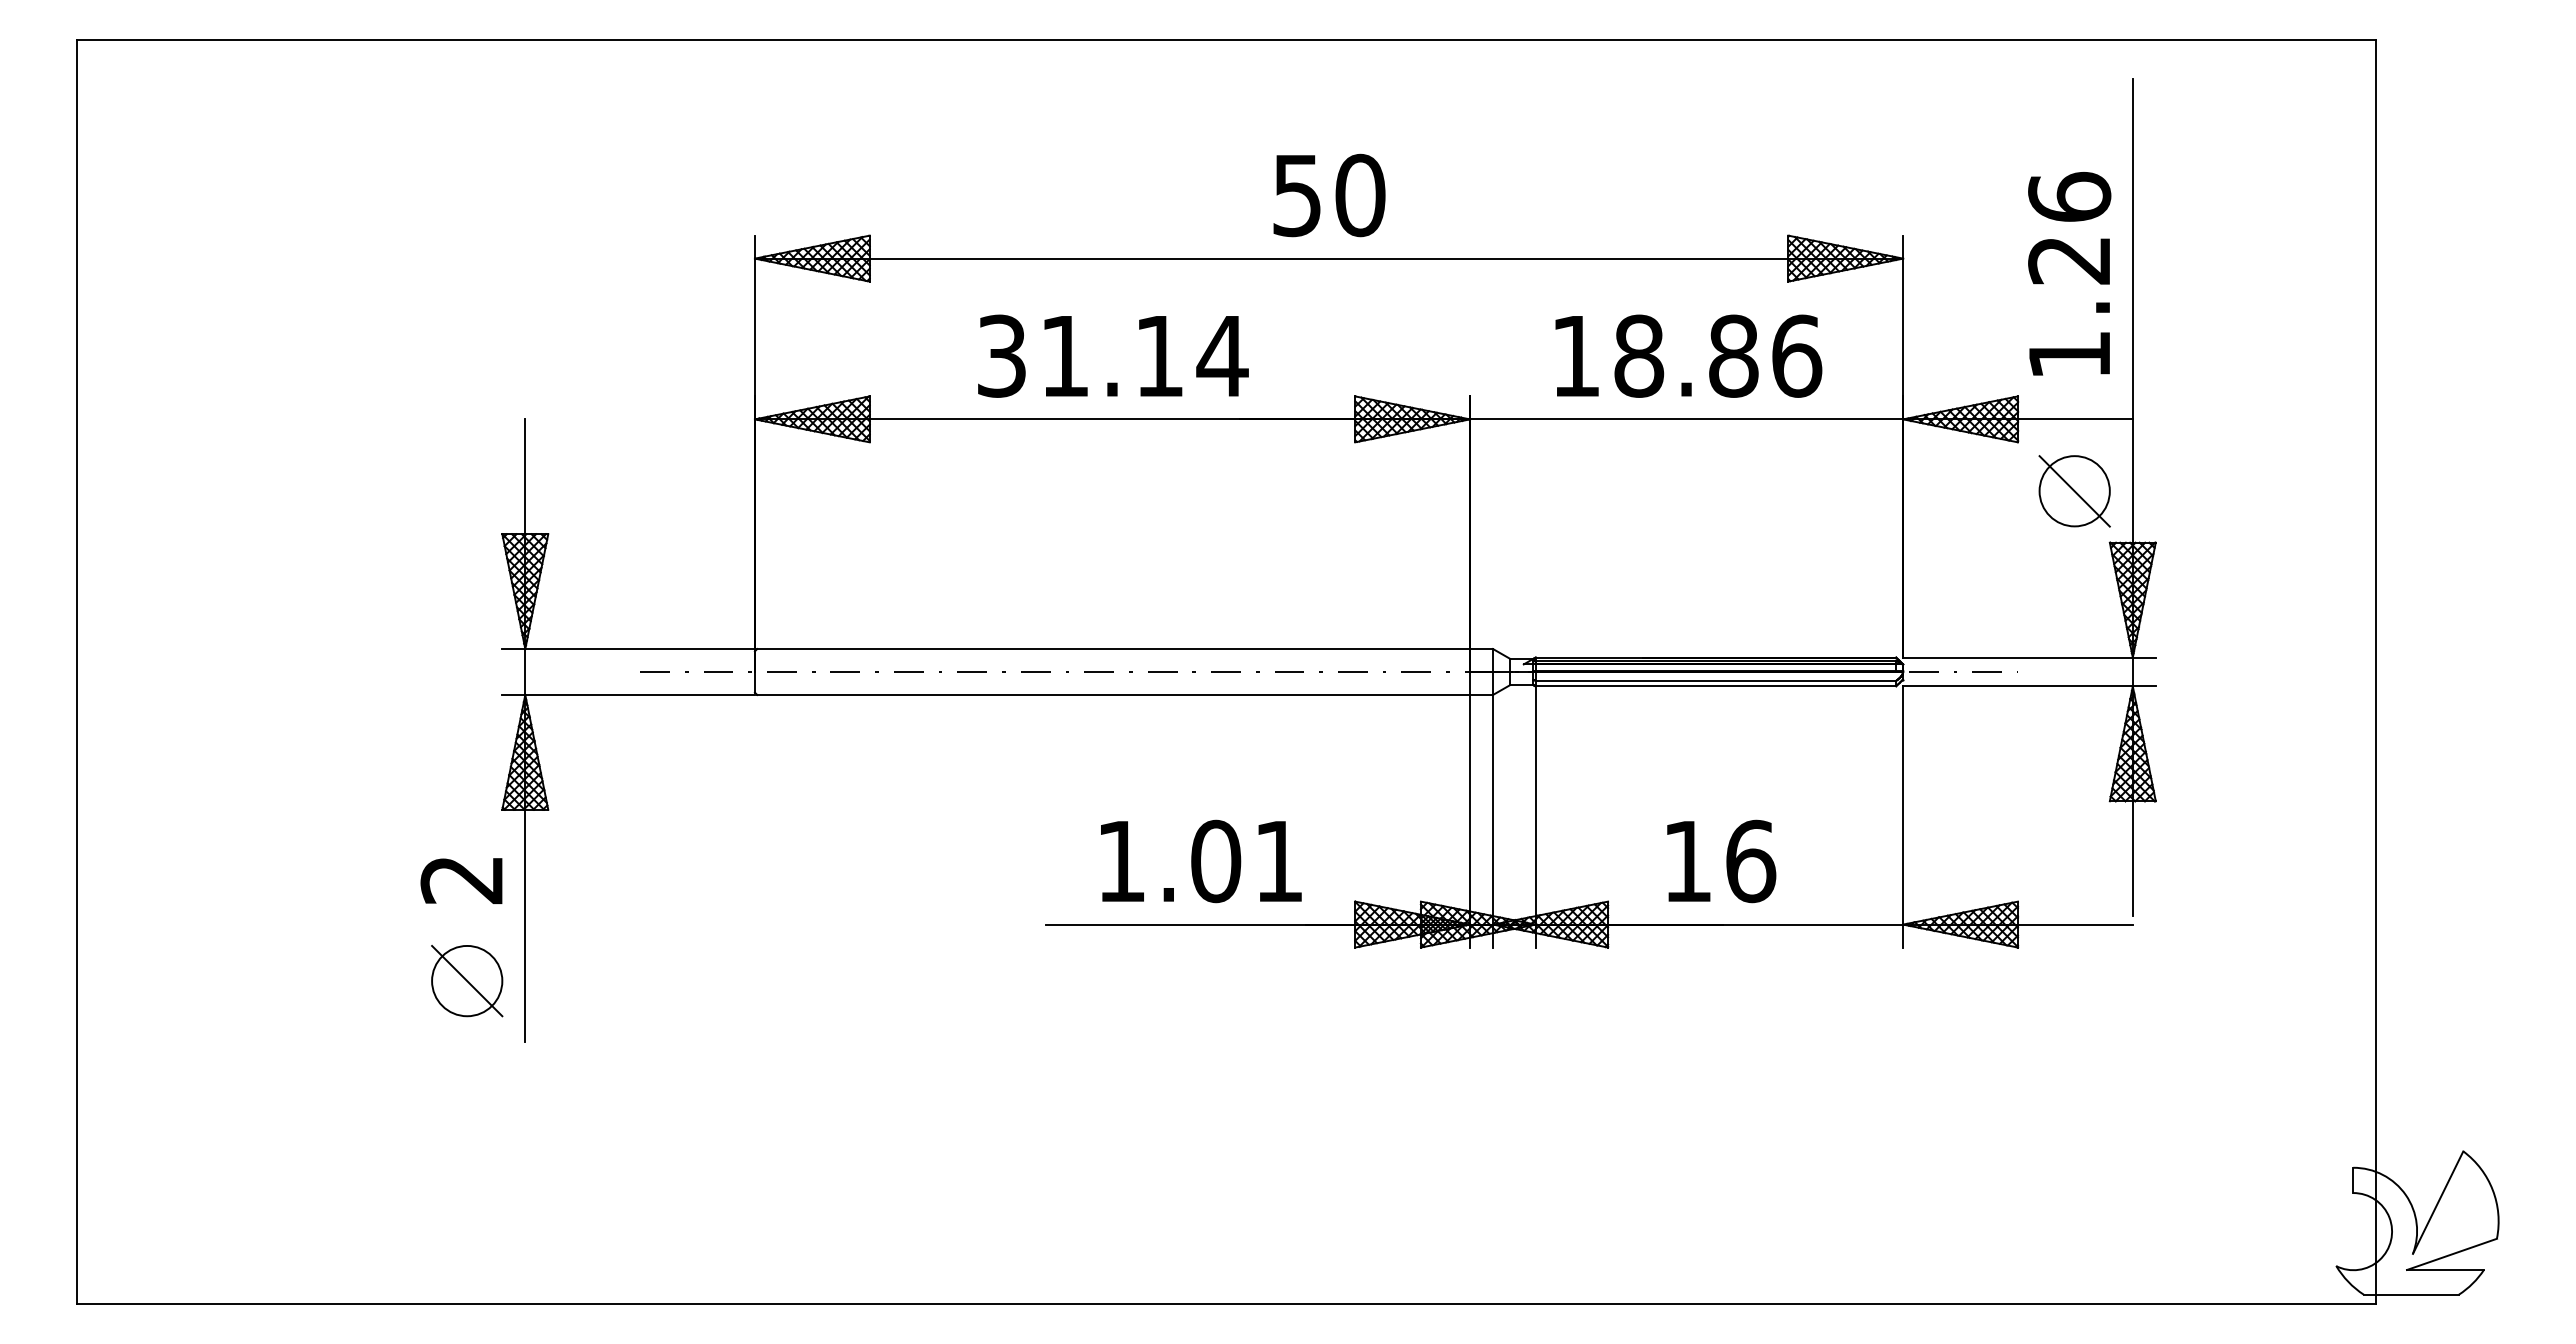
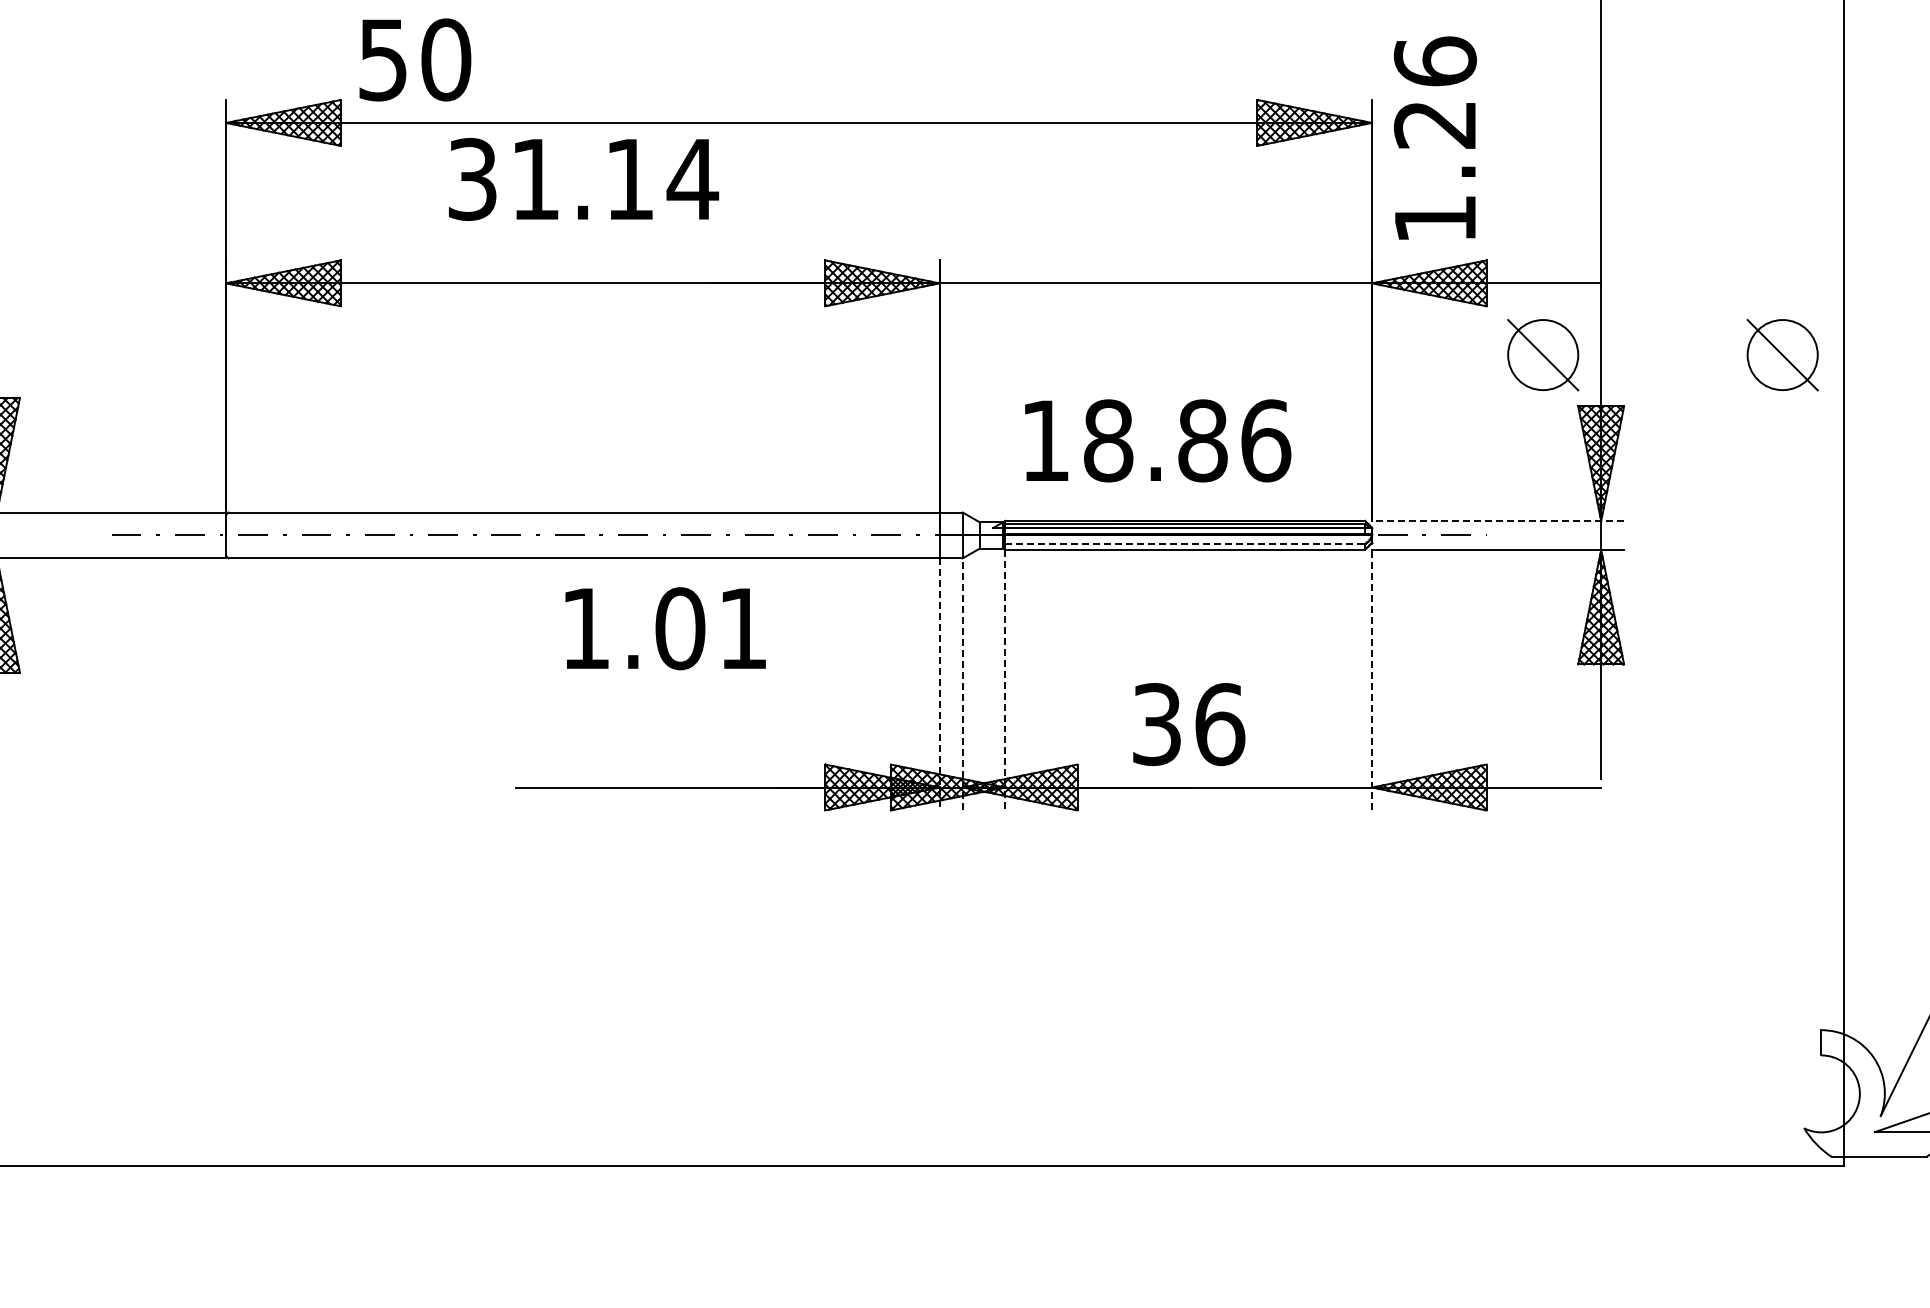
text: (1329, 195) -> (415, 59), moved
text: (2069, 273) -> (1435, 137), moved
text: (1113, 355) -> (584, 178), moved
text: (1688, 355) -> (1157, 440), moved
part: (2314, 491) -> (1782, 355), added
line: (2028, 657) -> (1497, 520), solid -> dashed
line: (1716, 680) -> (1185, 543), solid -> dashed
line: (1535, 817) -> (1005, 680), solid -> dashed
line: (1903, 817) -> (1372, 680), solid -> dashed
line: (1493, 820) -> (963, 683), solid -> dashed
line: (1470, 821) -> (940, 684), solid -> dashed
text: (1201, 861) -> (665, 628), moved
text: (1687, 861) -> (1156, 724), 16 -> 36

